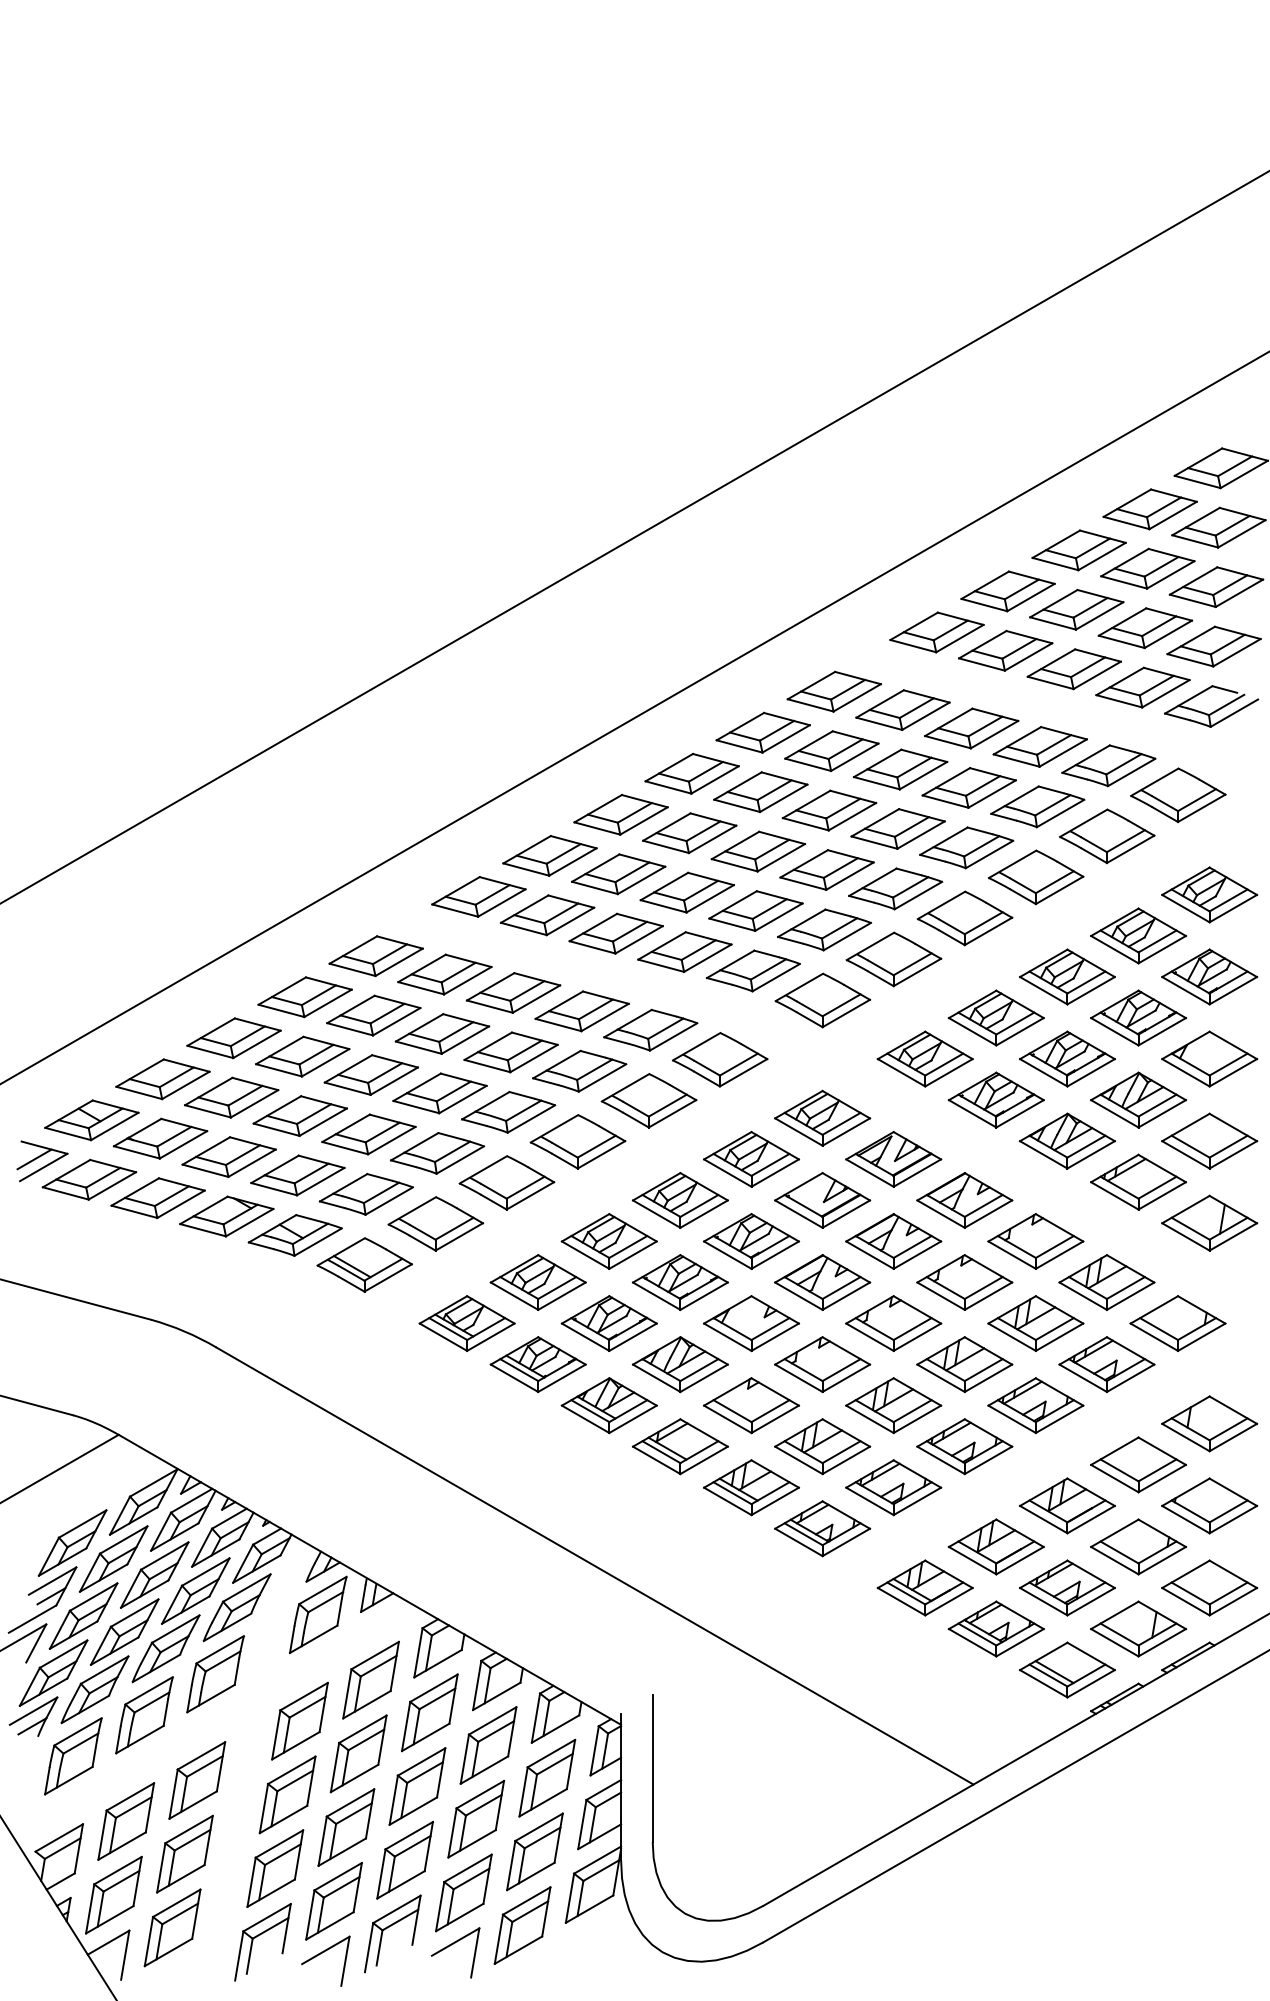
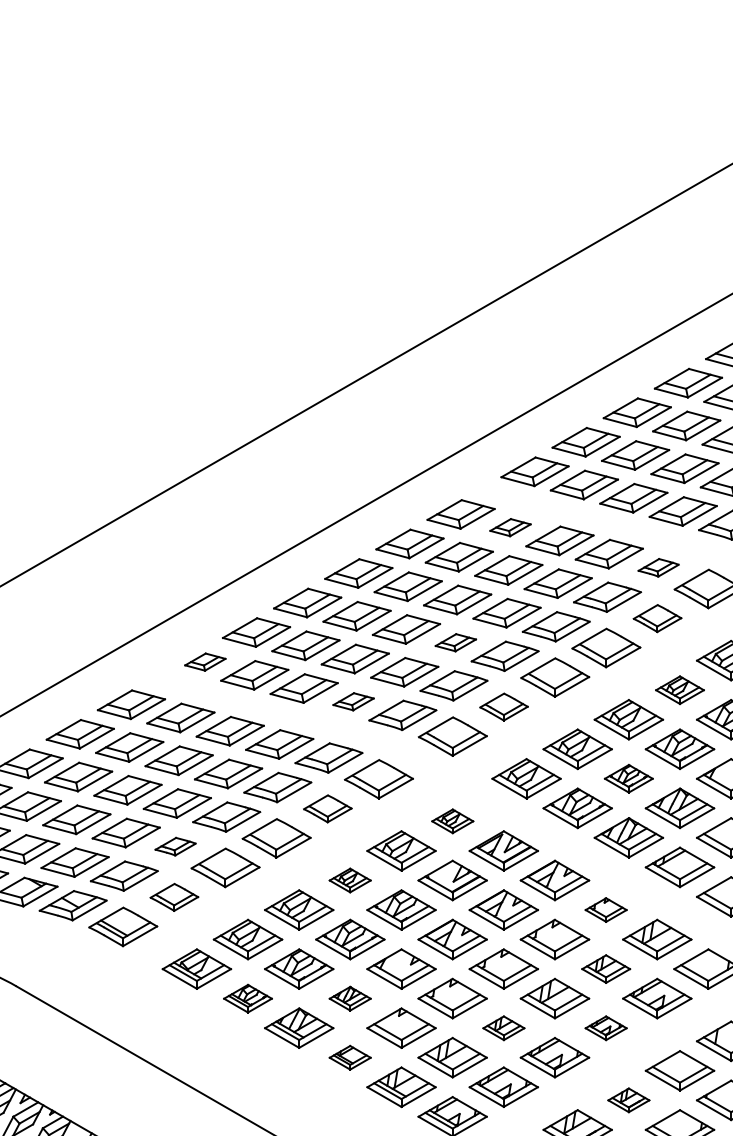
part: (902, 709) -> (510, 527), size x0.6
part: (1108, 765) -> (658, 567), size x0.6
part: (1107, 836) -> (657, 618), size x0.7
part: (826, 869) -> (455, 642), size x0.6
part: (478, 896) -> (205, 661), size x0.6
part: (1138, 935) -> (680, 689), size x0.7
part: (684, 951) -> (353, 701), size x0.6
part: (893, 959) -> (503, 707), size x0.7
part: (1067, 1058) -> (628, 778), size x0.7
part: (648, 1100) -> (327, 808), size x0.7
part: (822, 1117) -> (452, 820), size x0.6
part: (437, 1153) -> (175, 846), size x0.6
part: (679, 1200) -> (349, 880), size x0.6
part: (435, 1223) -> (174, 897), size x0.7
part: (1035, 1241) -> (605, 910), size x0.6
part: (1035, 1323) -> (605, 969), size x0.7
part: (537, 1364) -> (247, 998), size x0.7
part: (679, 1364) -> (349, 998), size x0.6
part: (893, 1405) -> (503, 1028), size x0.6
part: (1035, 1405) -> (605, 1028), size x0.6
part: (679, 1446) -> (349, 1057), size x0.6
part: (1067, 1505) -> (628, 1100), size x0.6

